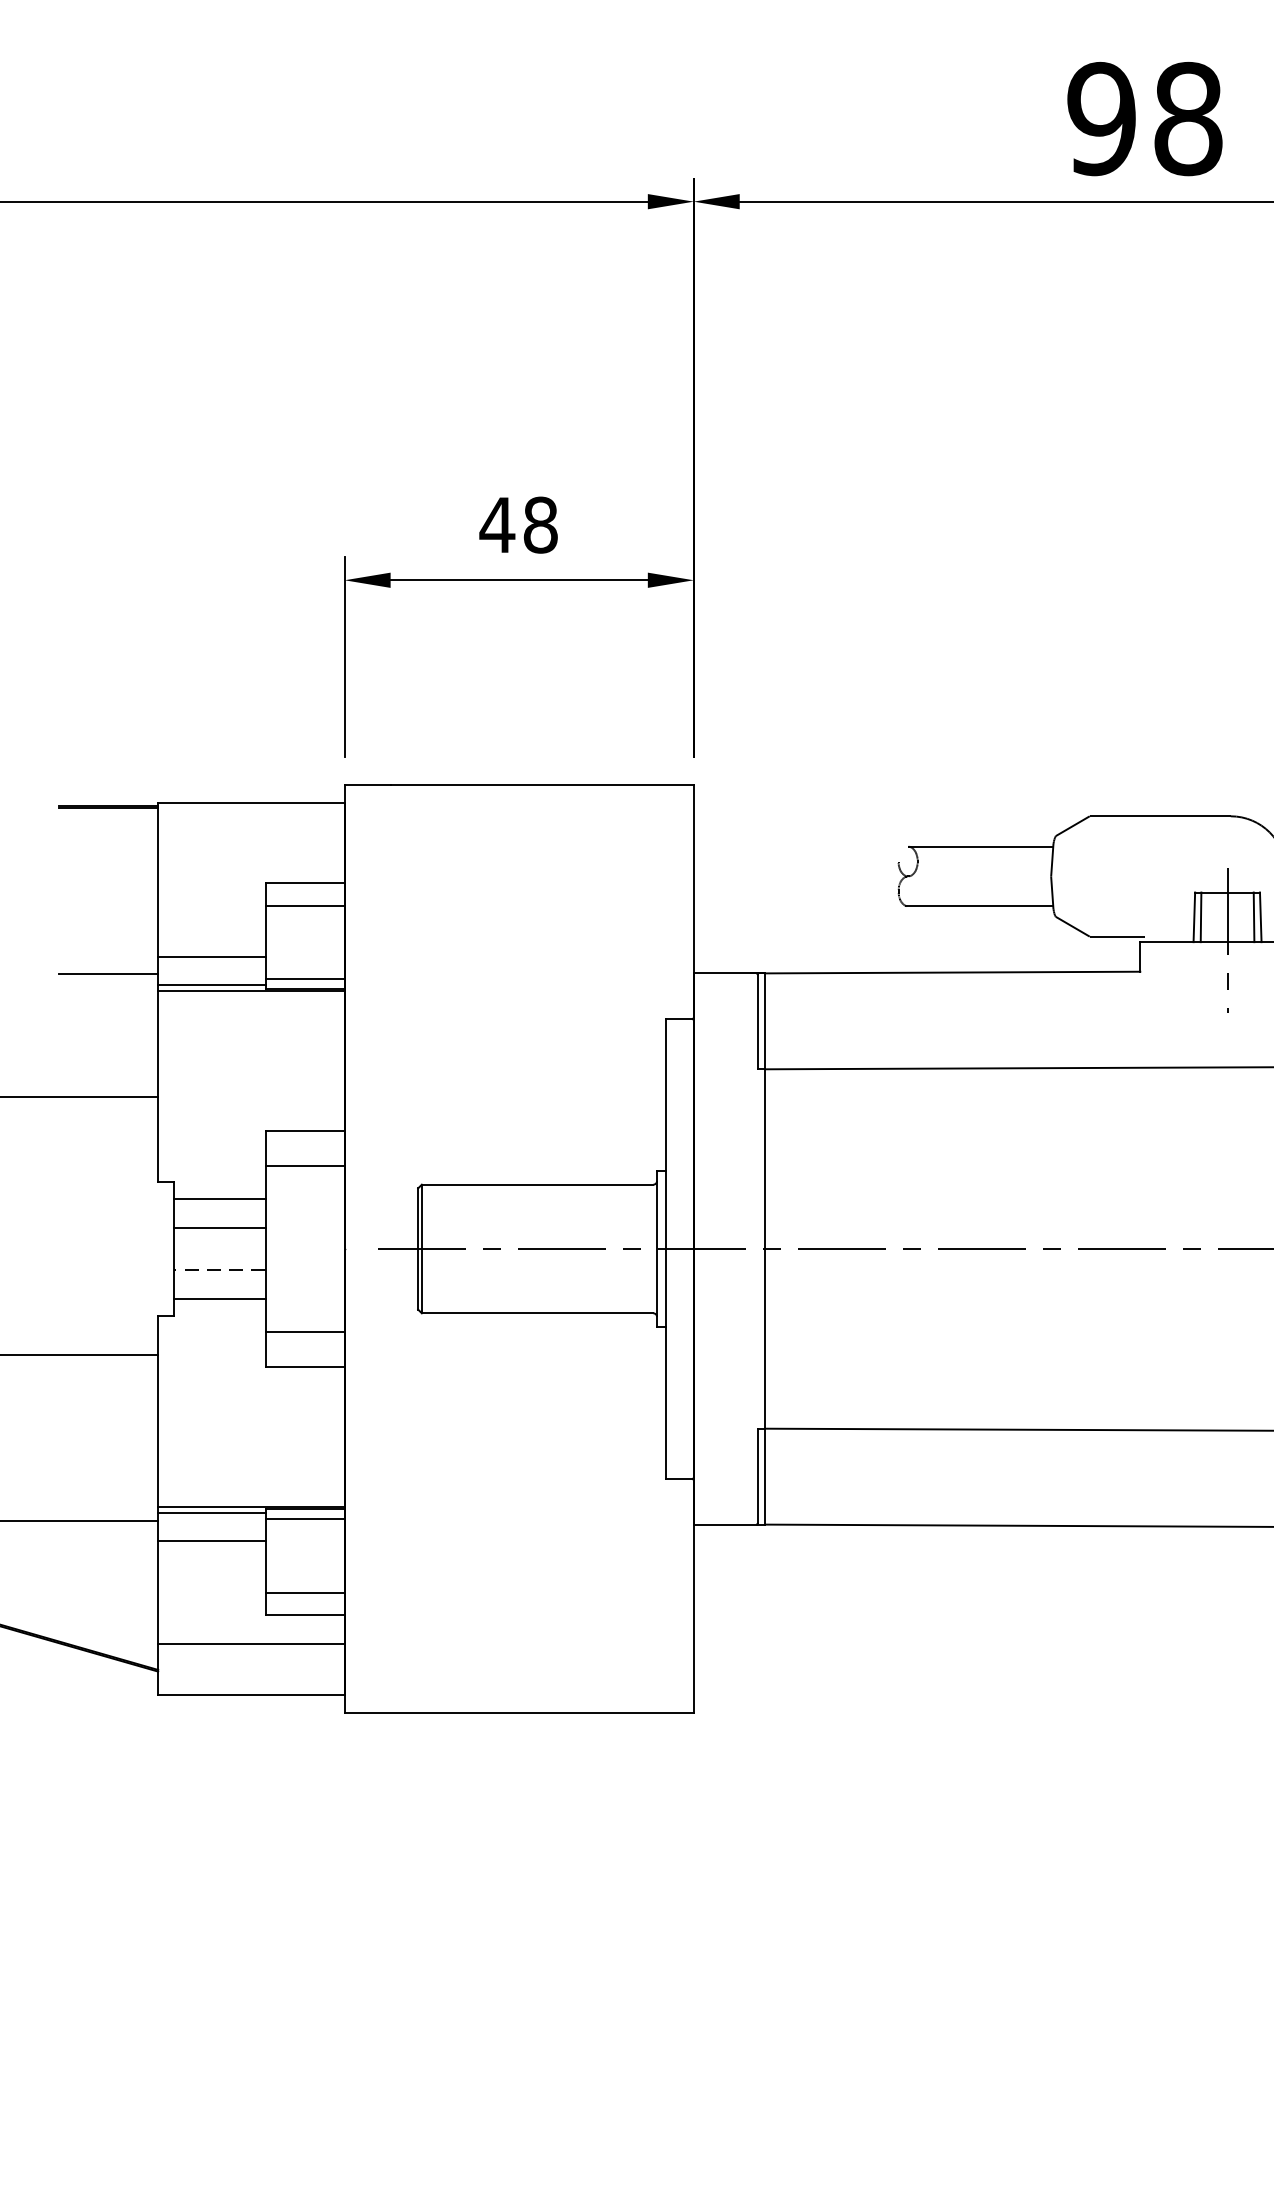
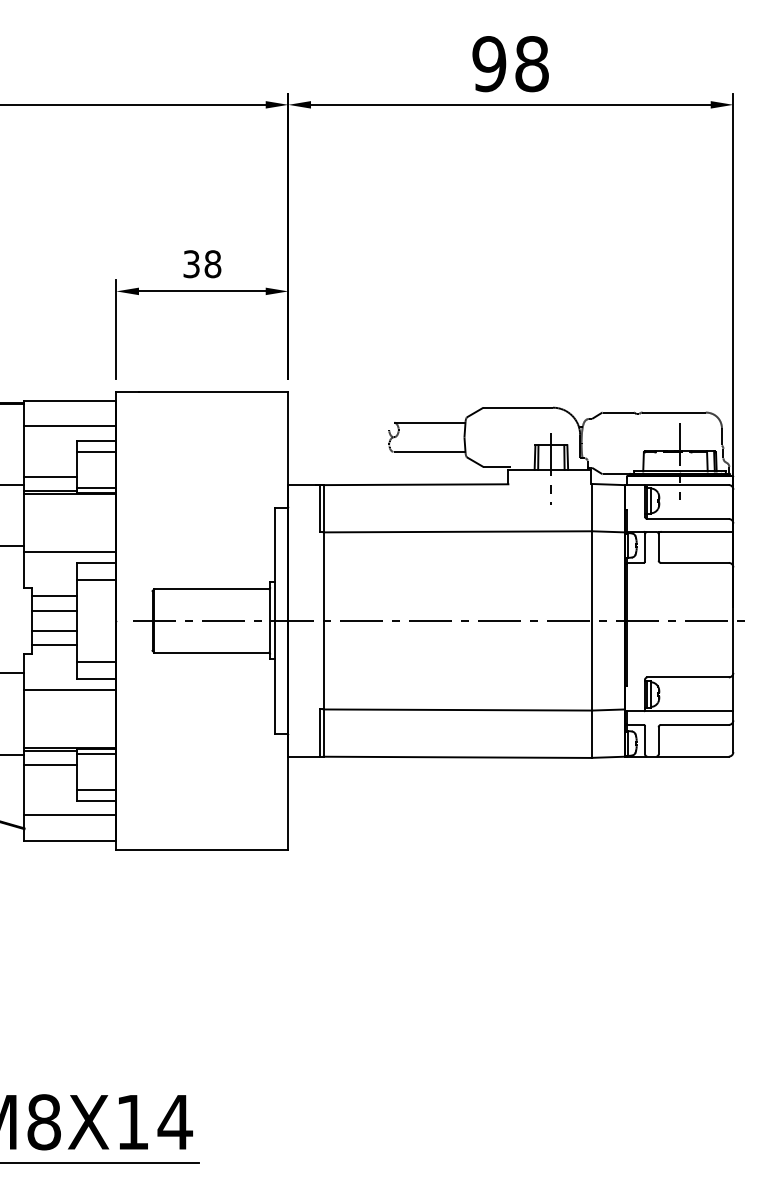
text: (497, 525) -> (191, 264), 48 -> 38
line: (251, 854) -> (70, 426), added
line: (251, 1110) -> (70, 552), added
line: (219, 1270) -> (54, 631), dashed -> solid
line: (251, 1388) -> (70, 689), added

